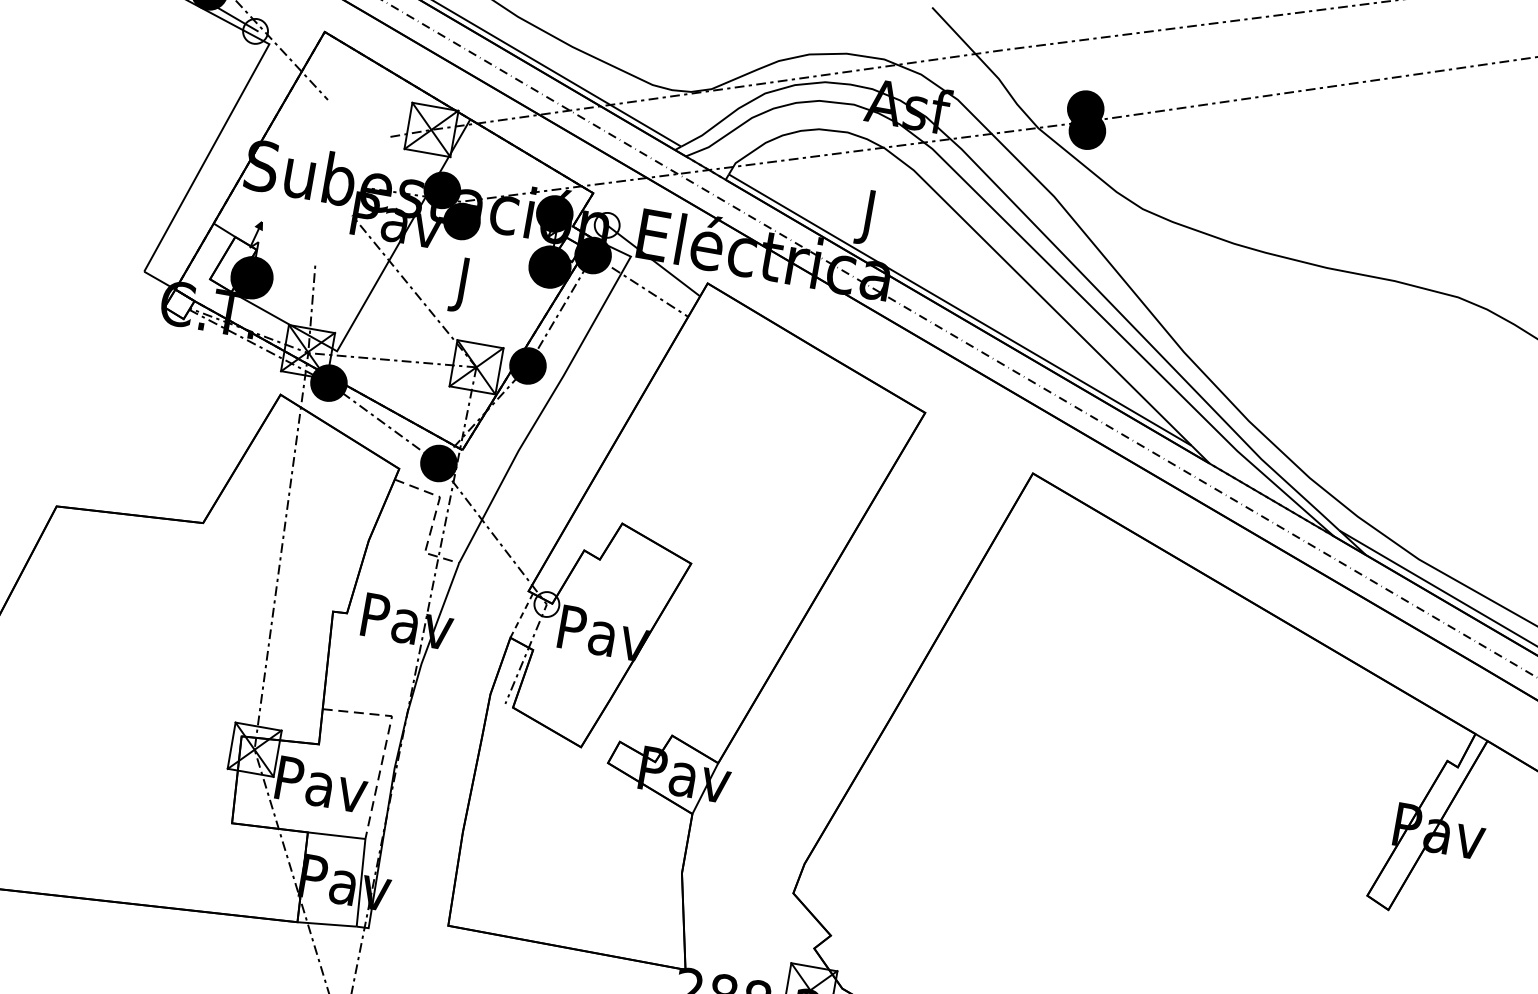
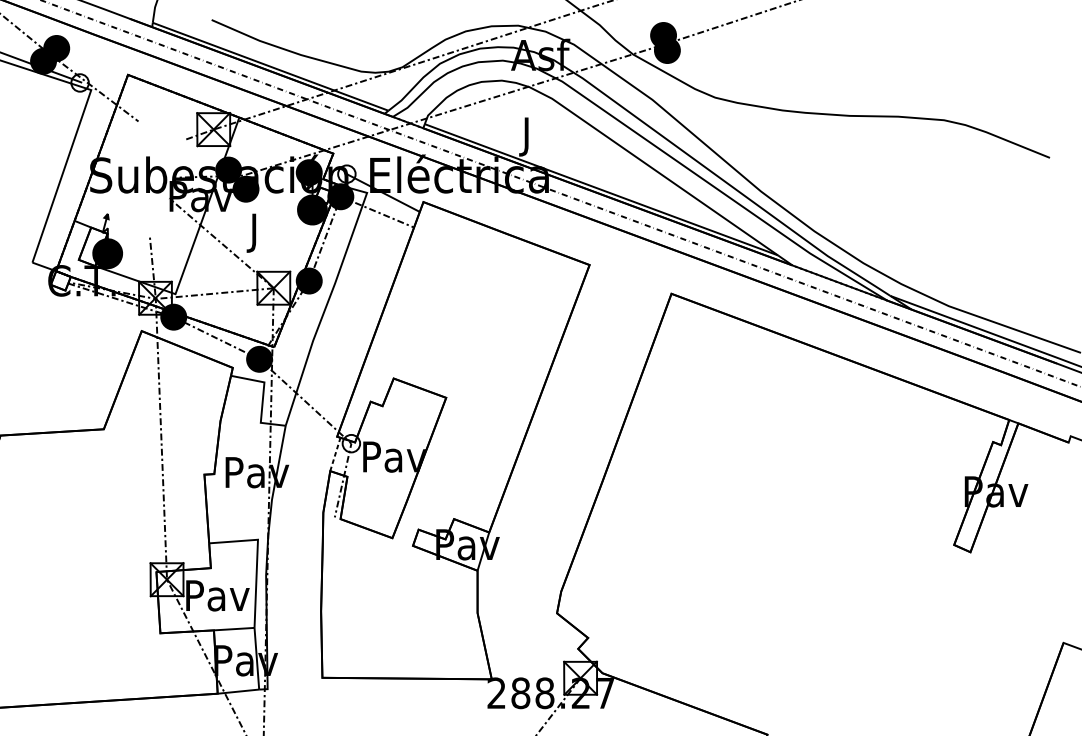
line: (434, 519) -> (263, 398), dashed -> solid
line: (386, 743) -> (257, 559), dashed -> solid

